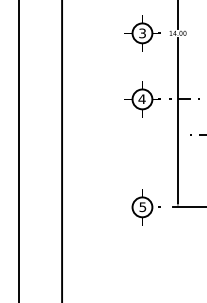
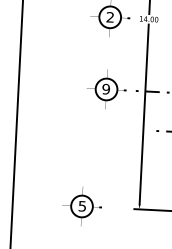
text: (142, 33) -> (110, 17), 3 -> 2
text: (141, 99) -> (105, 89), 4 -> 9
part: (145, 207) -> (85, 206), moved

